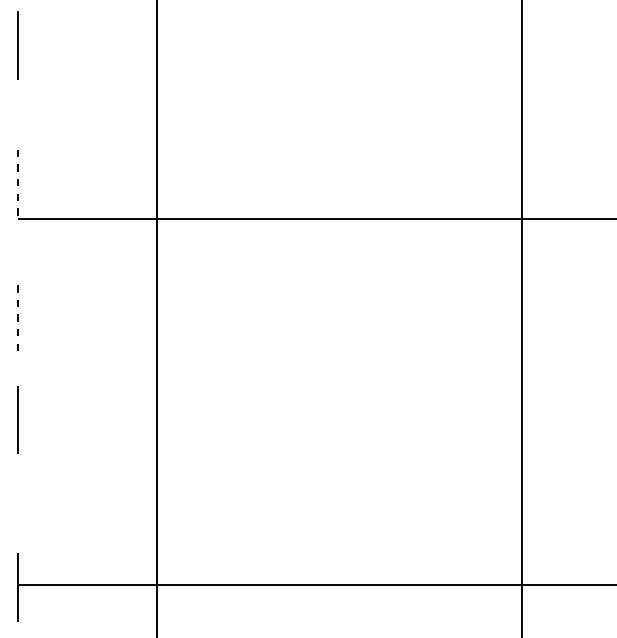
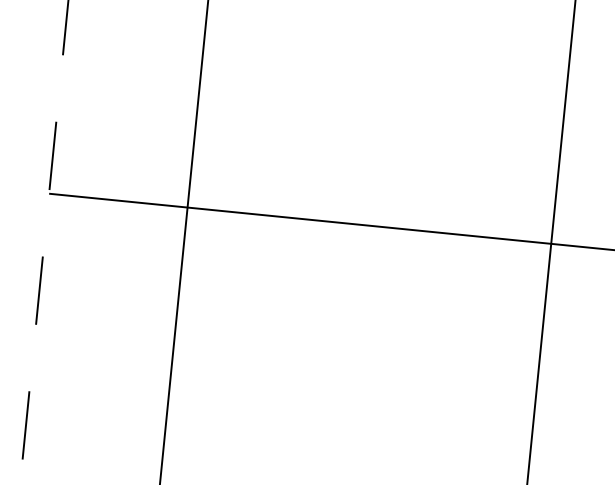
line: (17, 180) -> (52, 155), dashed -> solid
line: (17, 316) -> (39, 290), dashed -> solid
line: (17, 419) -> (25, 424), moved

